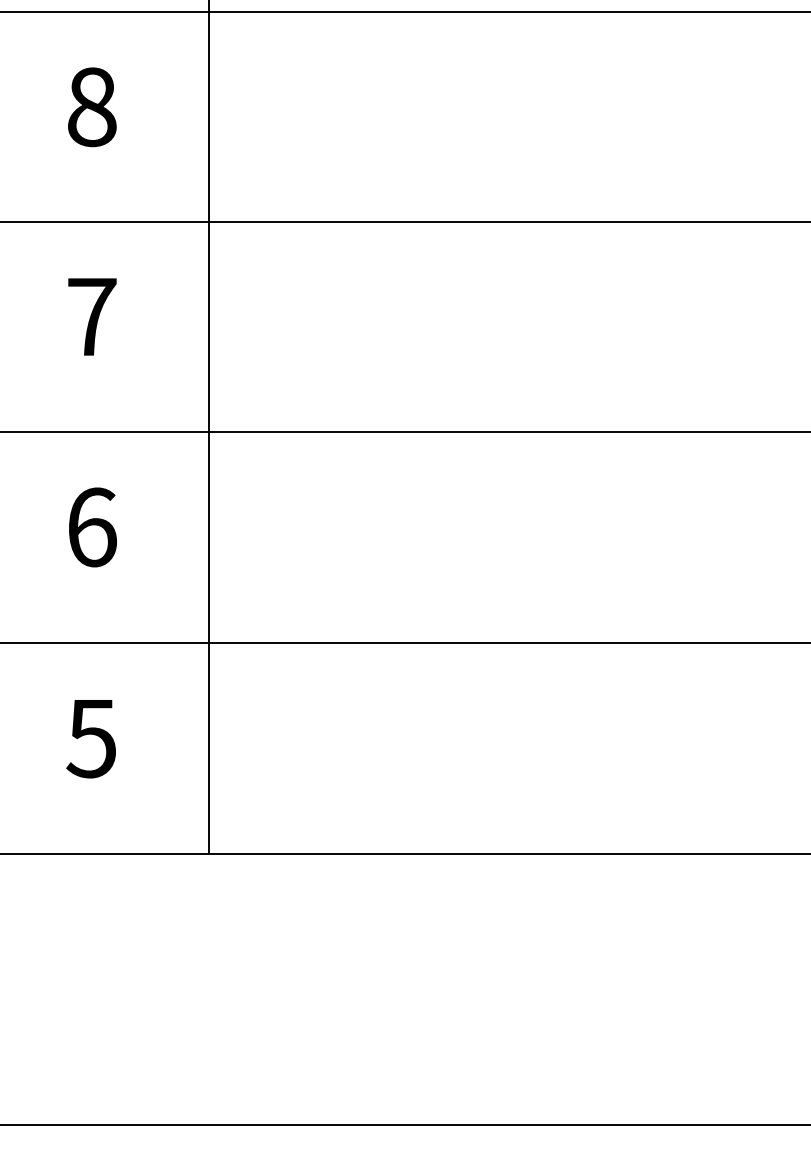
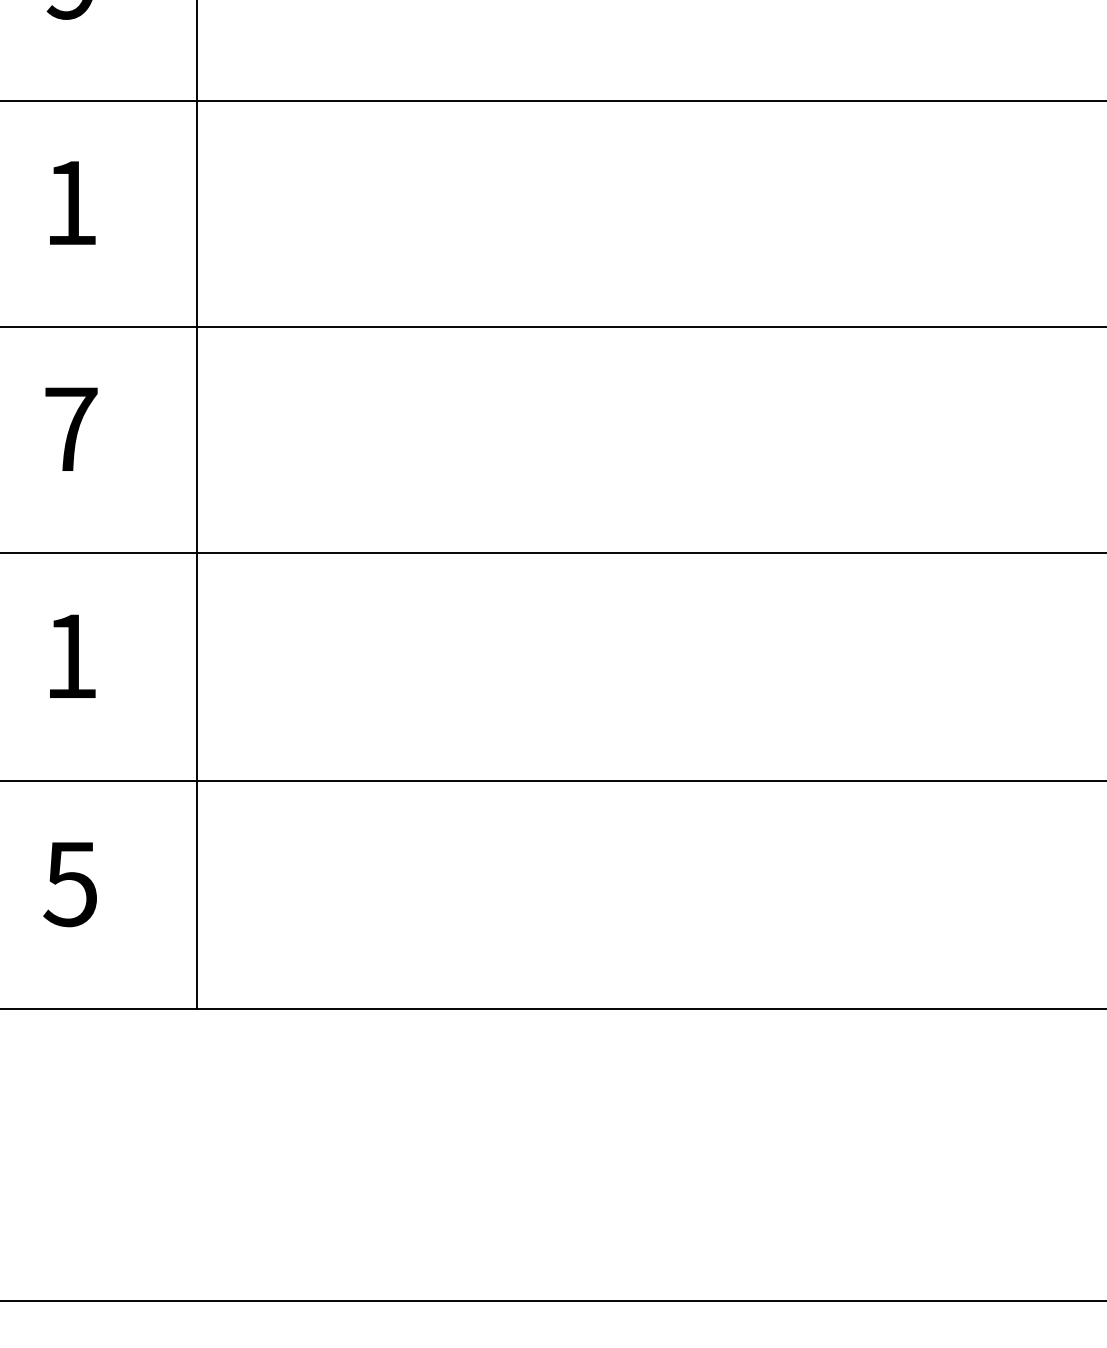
text: (92, 107) -> (71, 203), 8 -> 1
text: (93, 527) -> (72, 656), 6 -> 1

